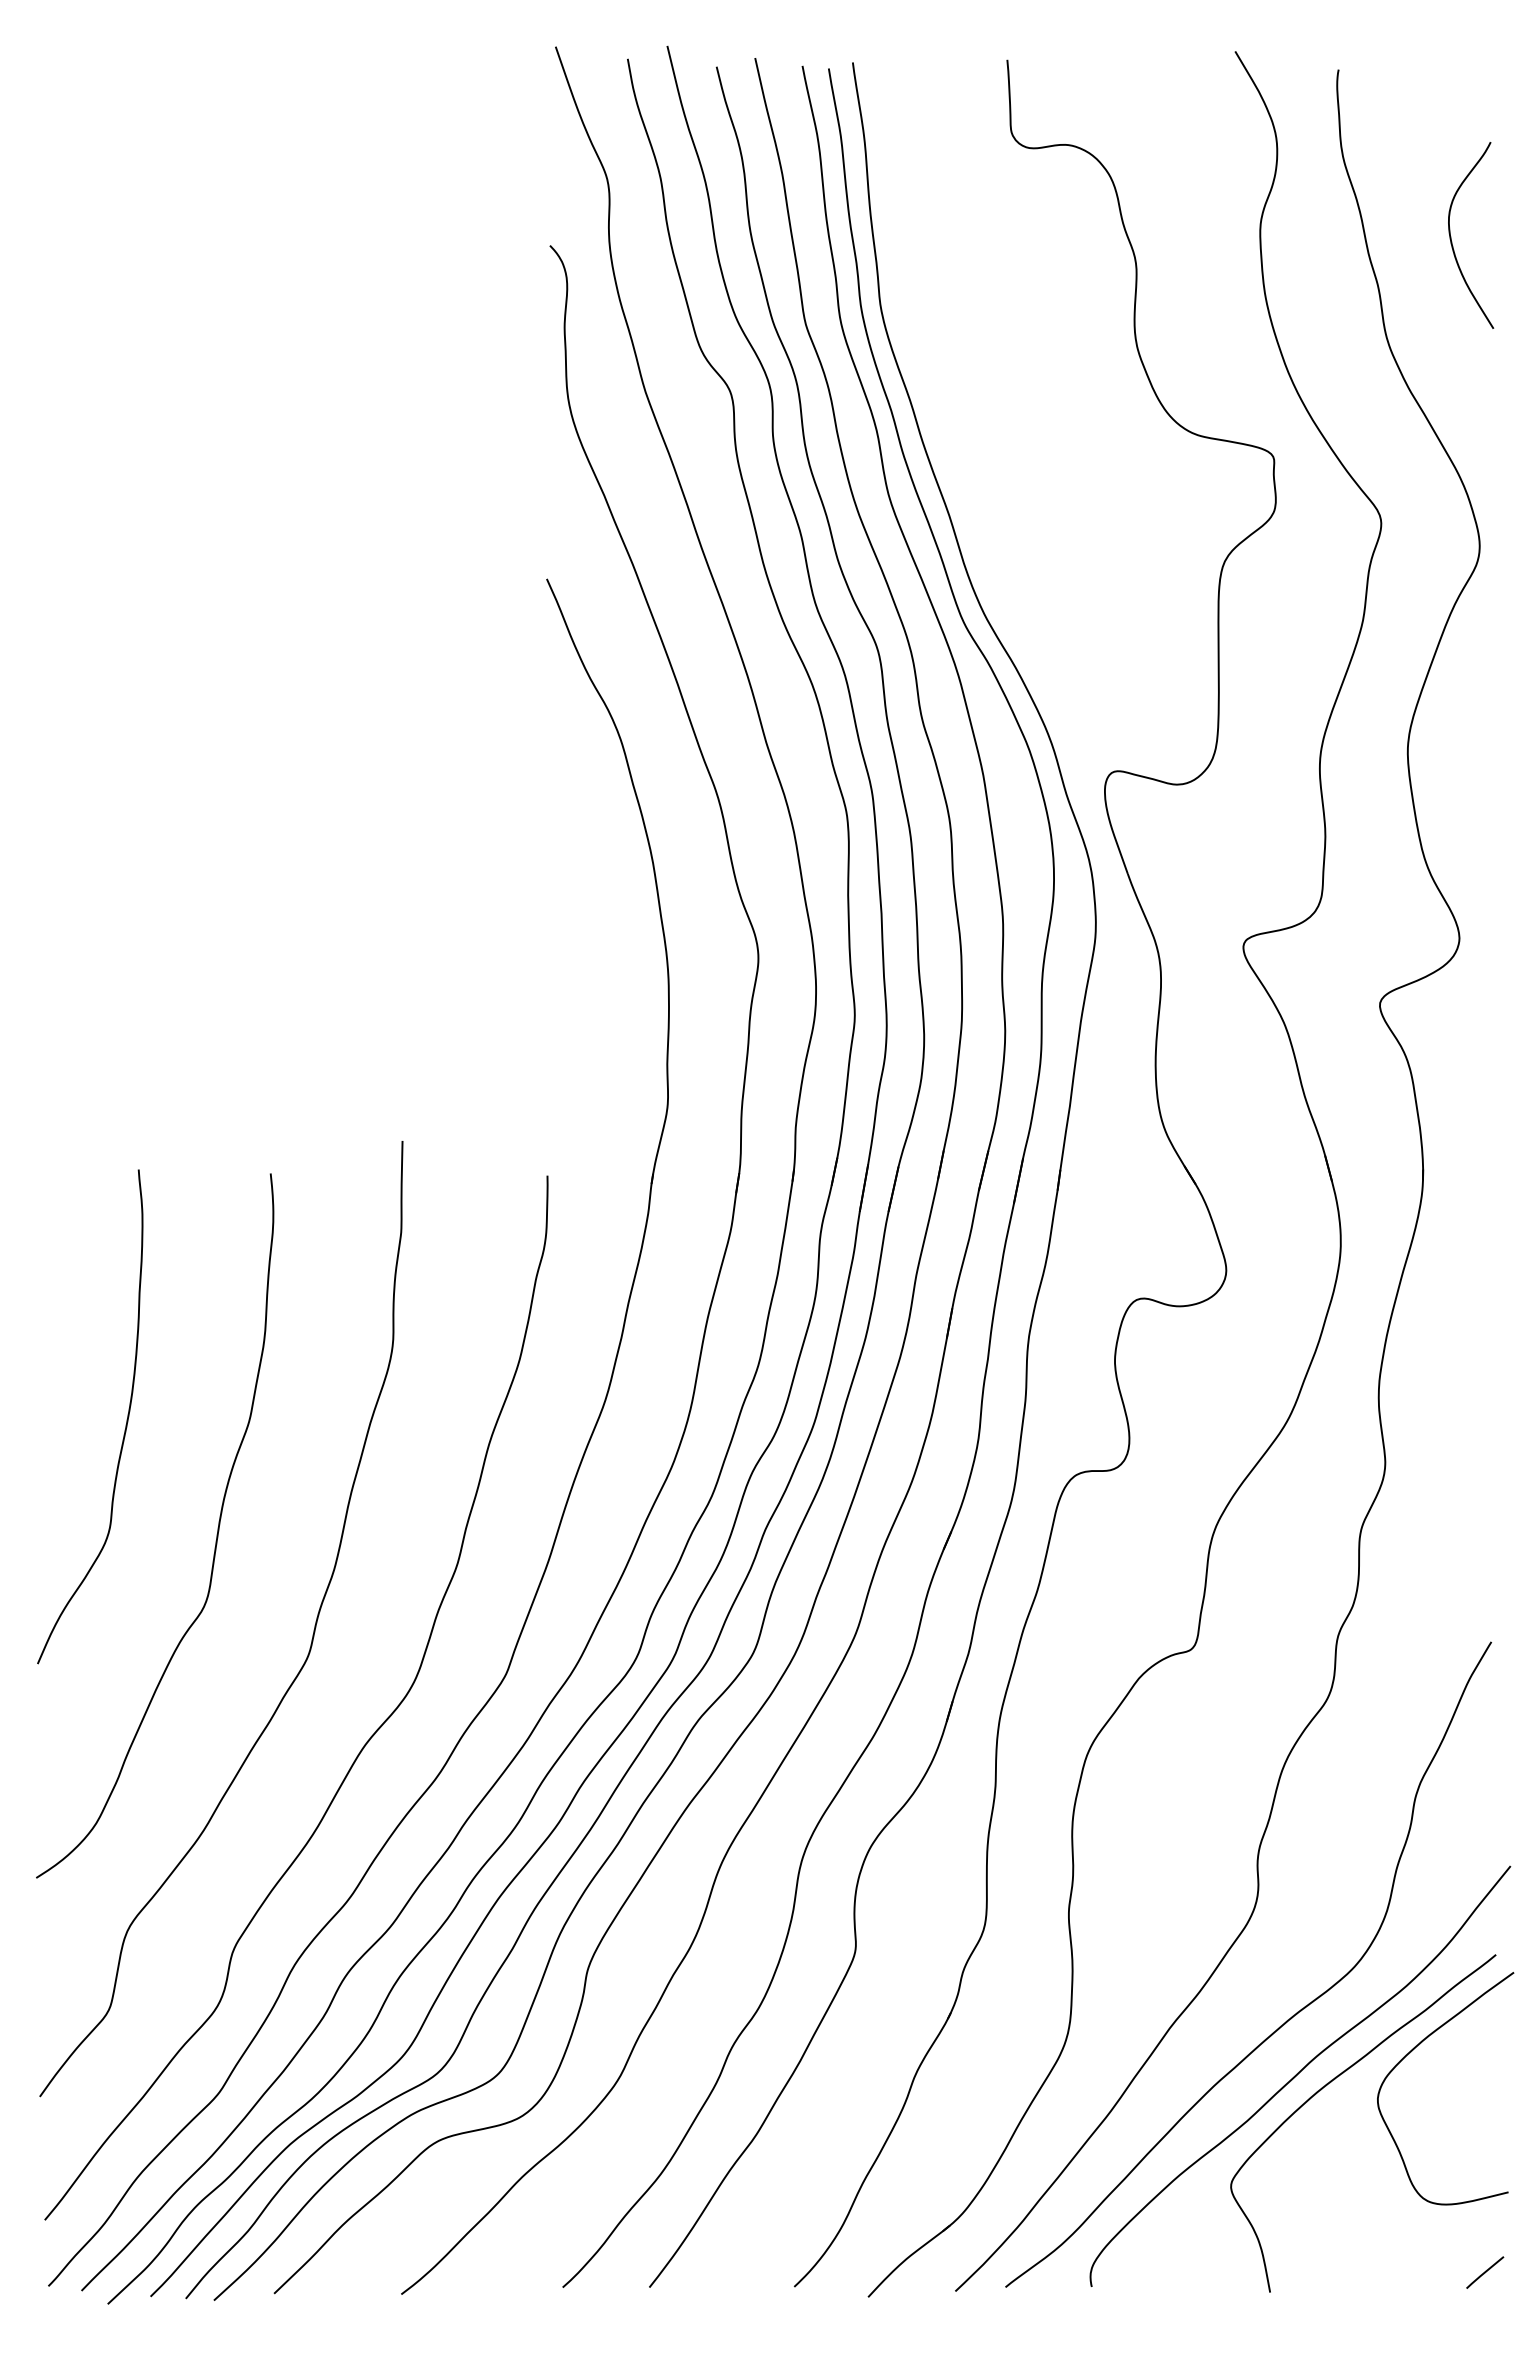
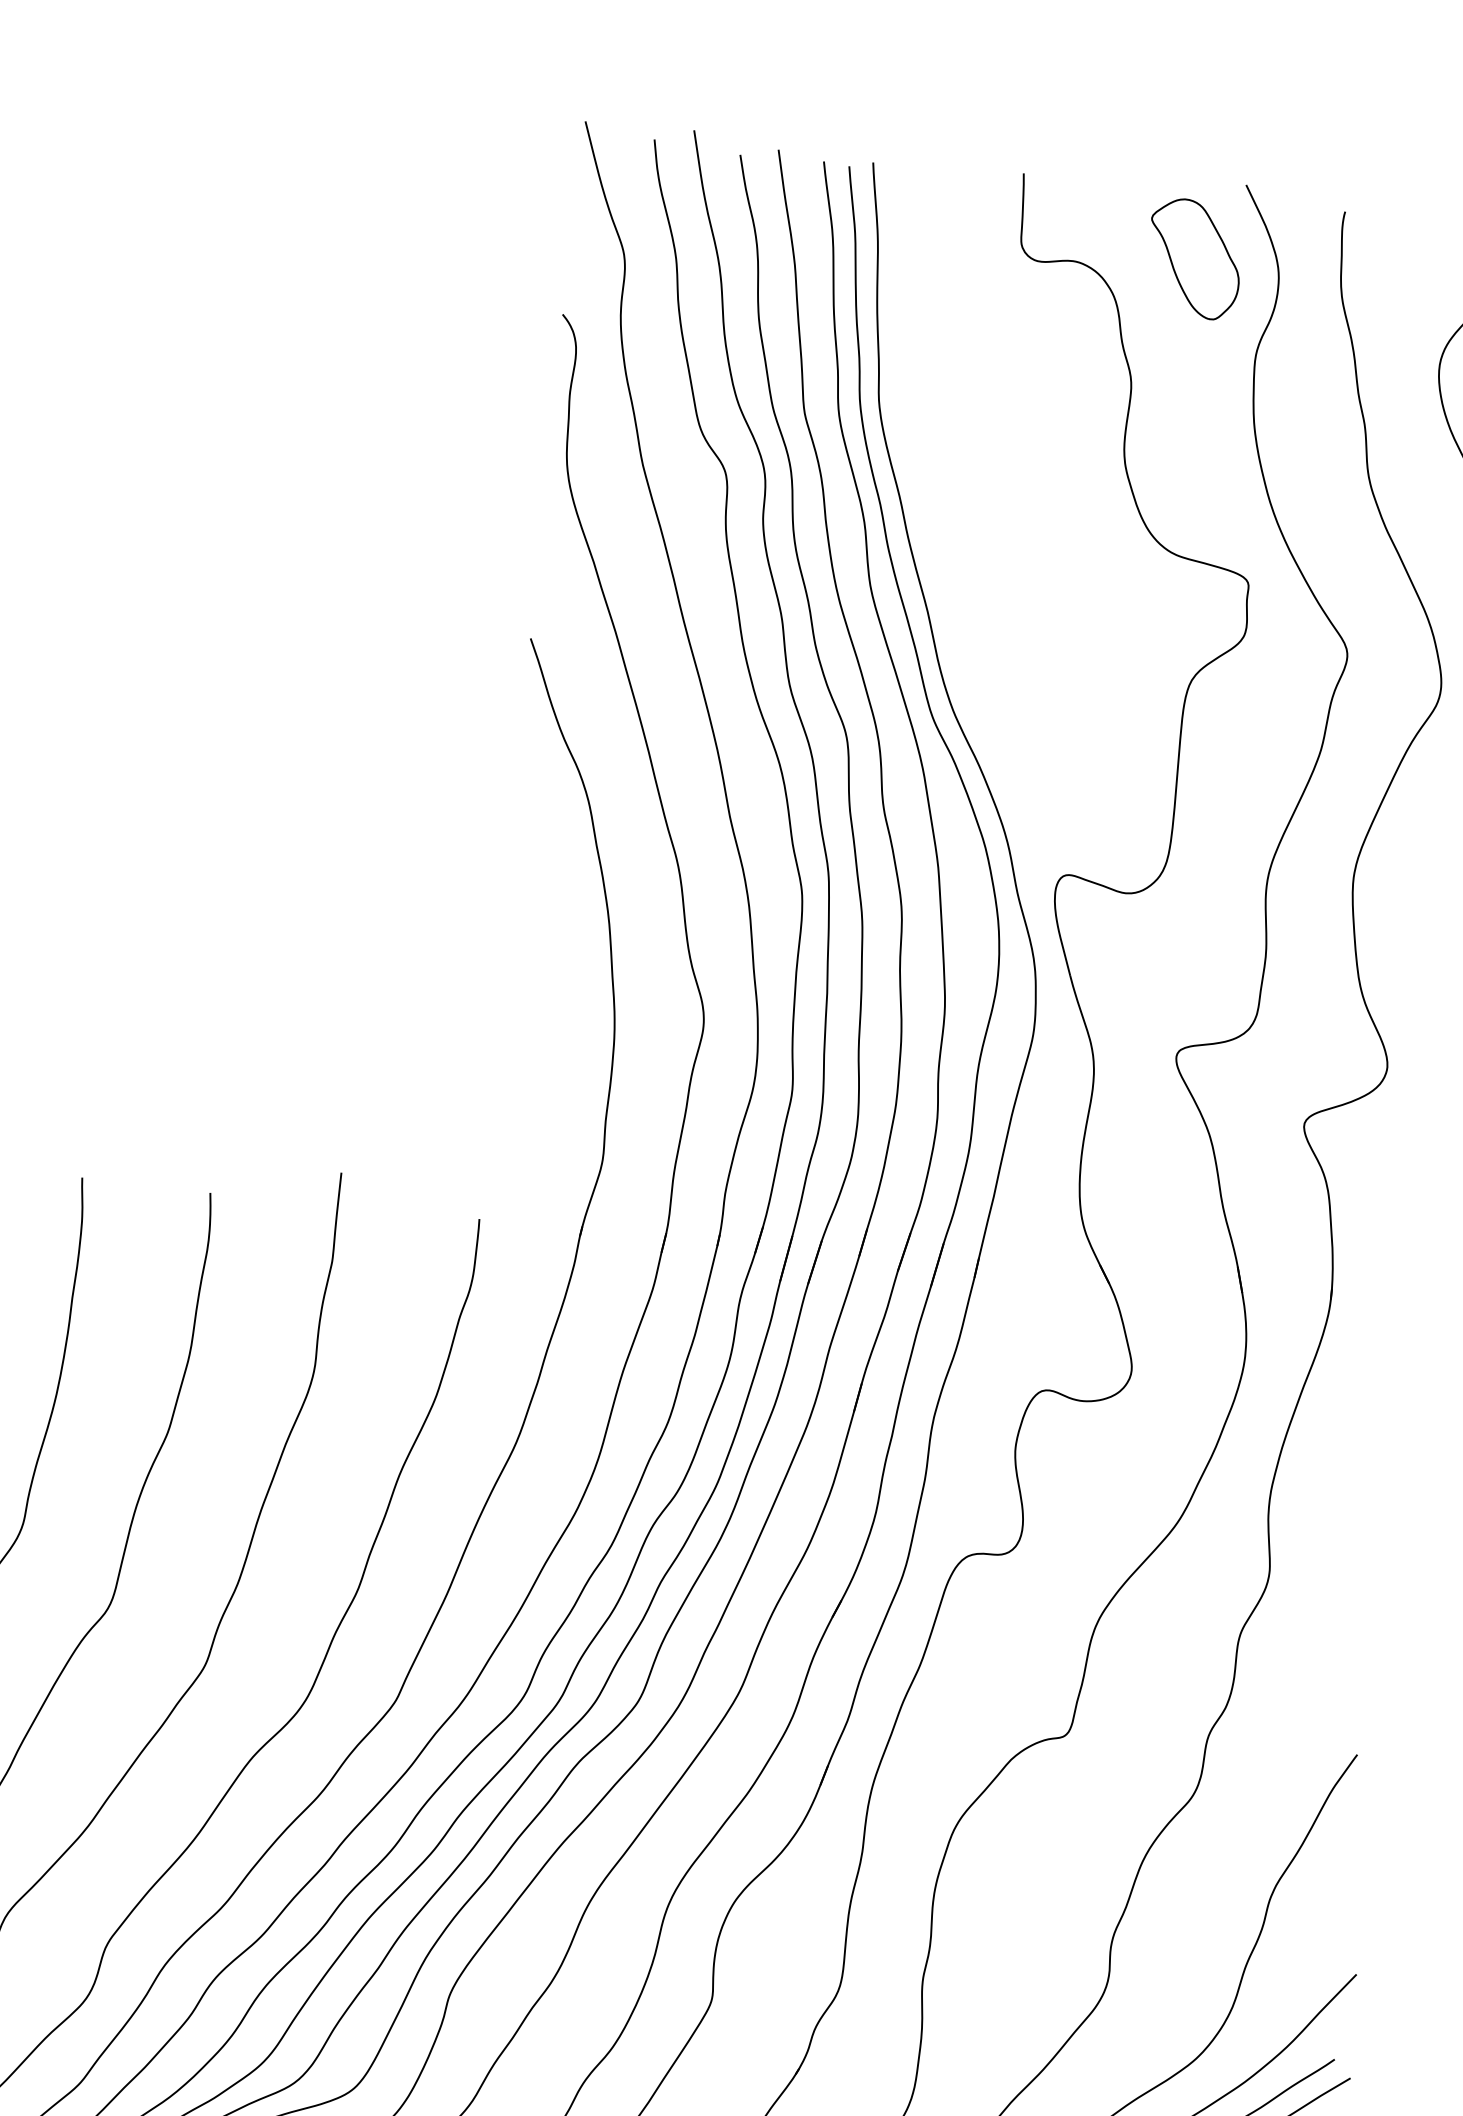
part: (1189, 131) -> (1194, 258), added

